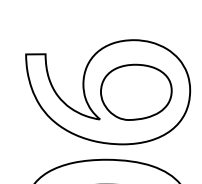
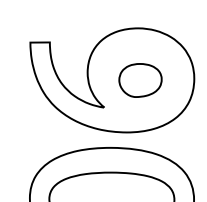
part: (136, 92) -> (140, 80), size x0.6

